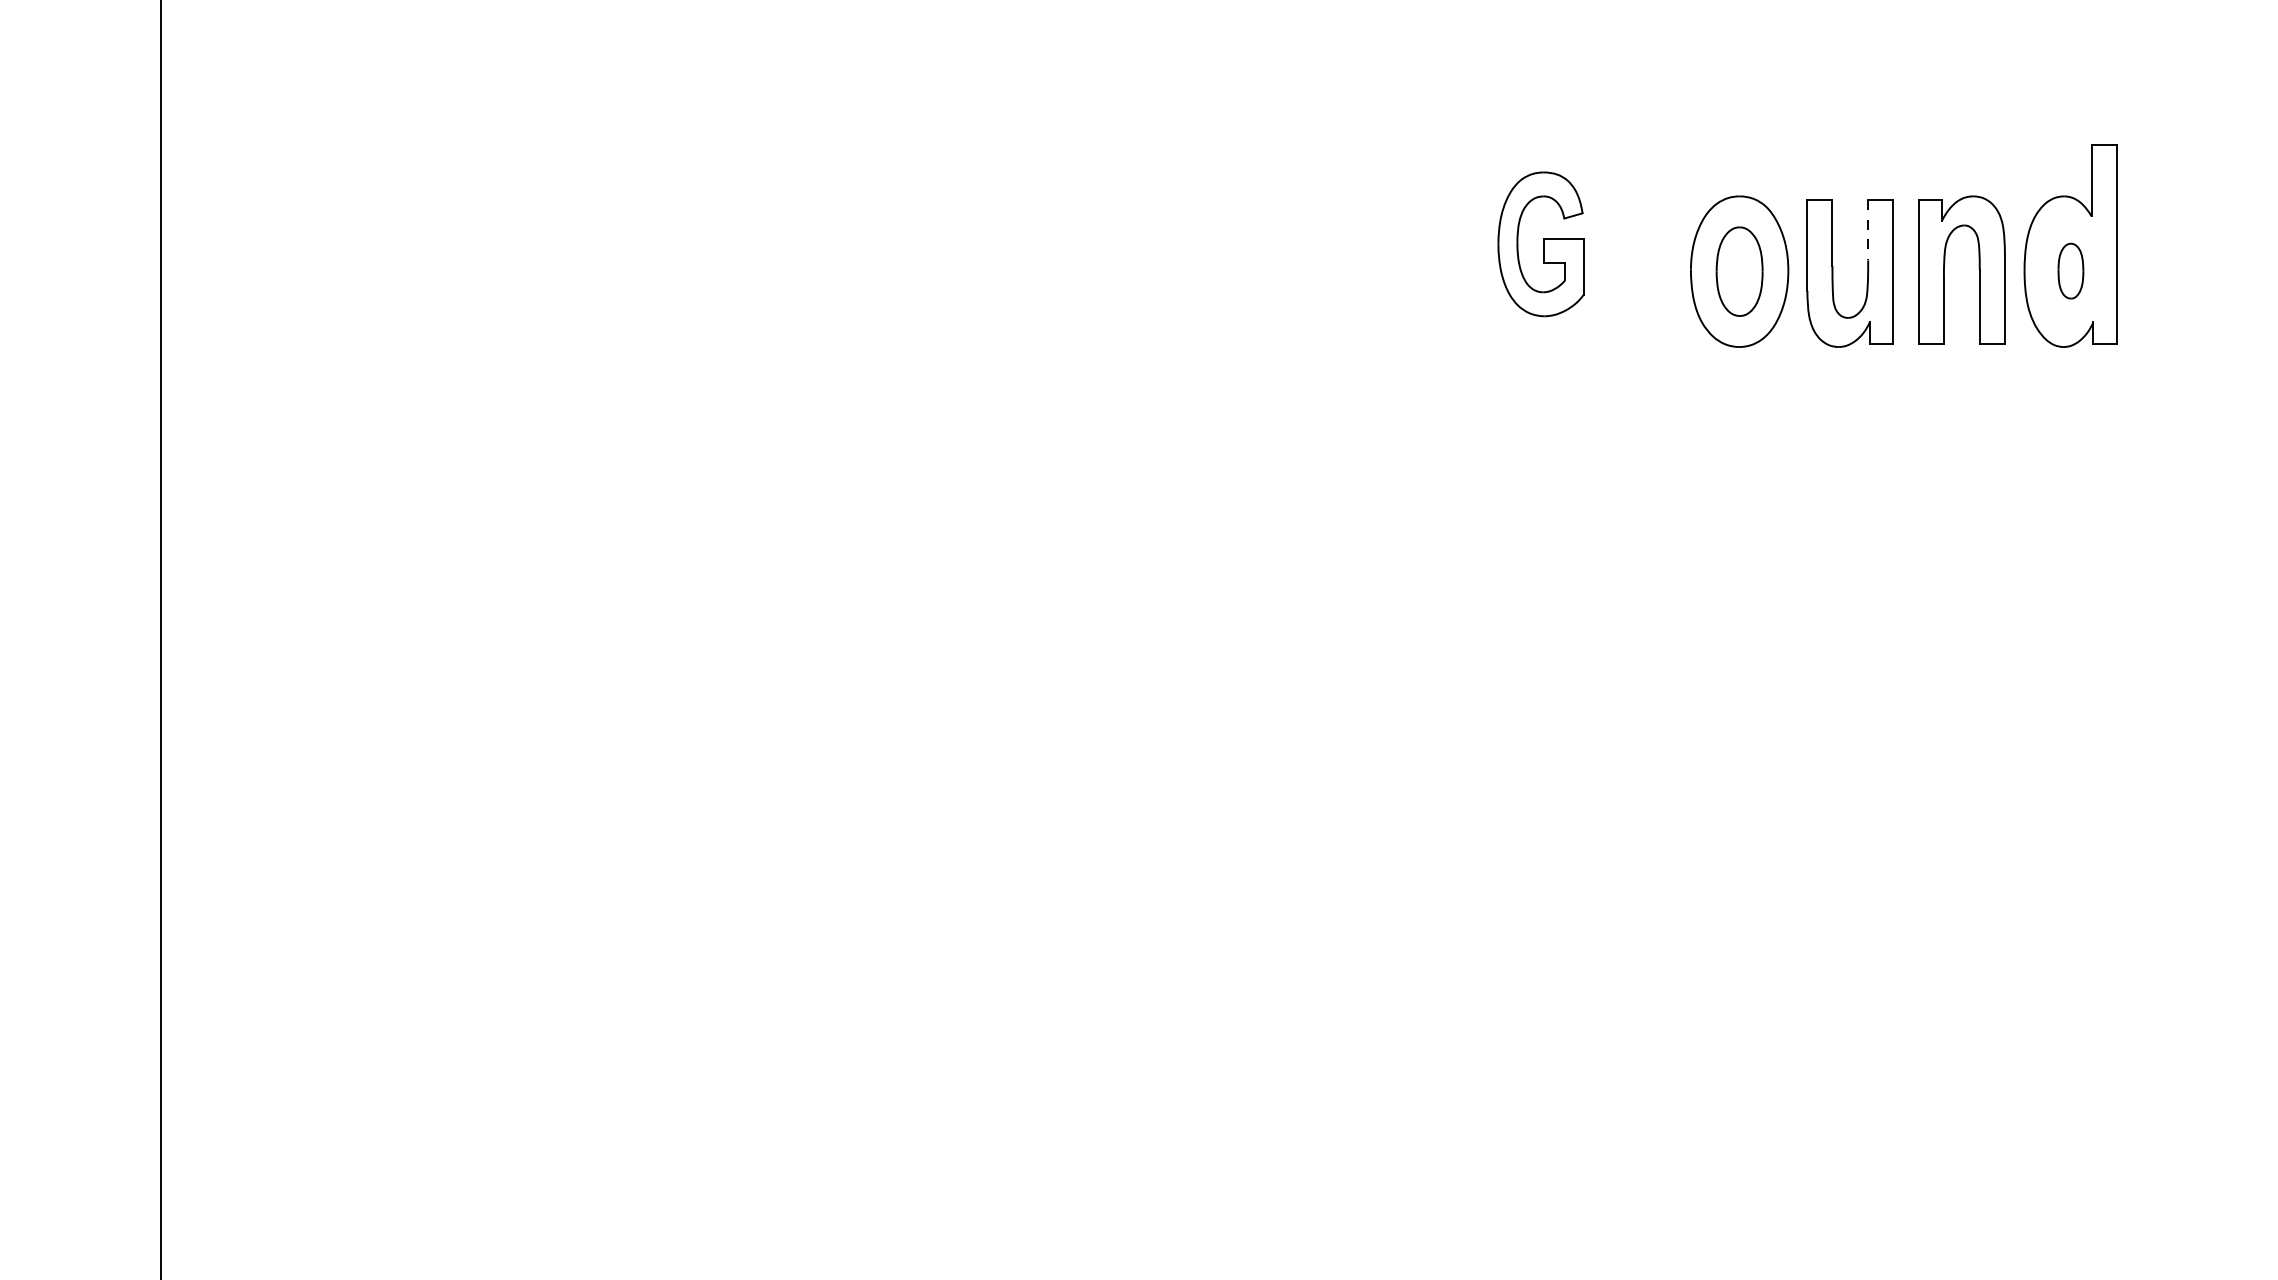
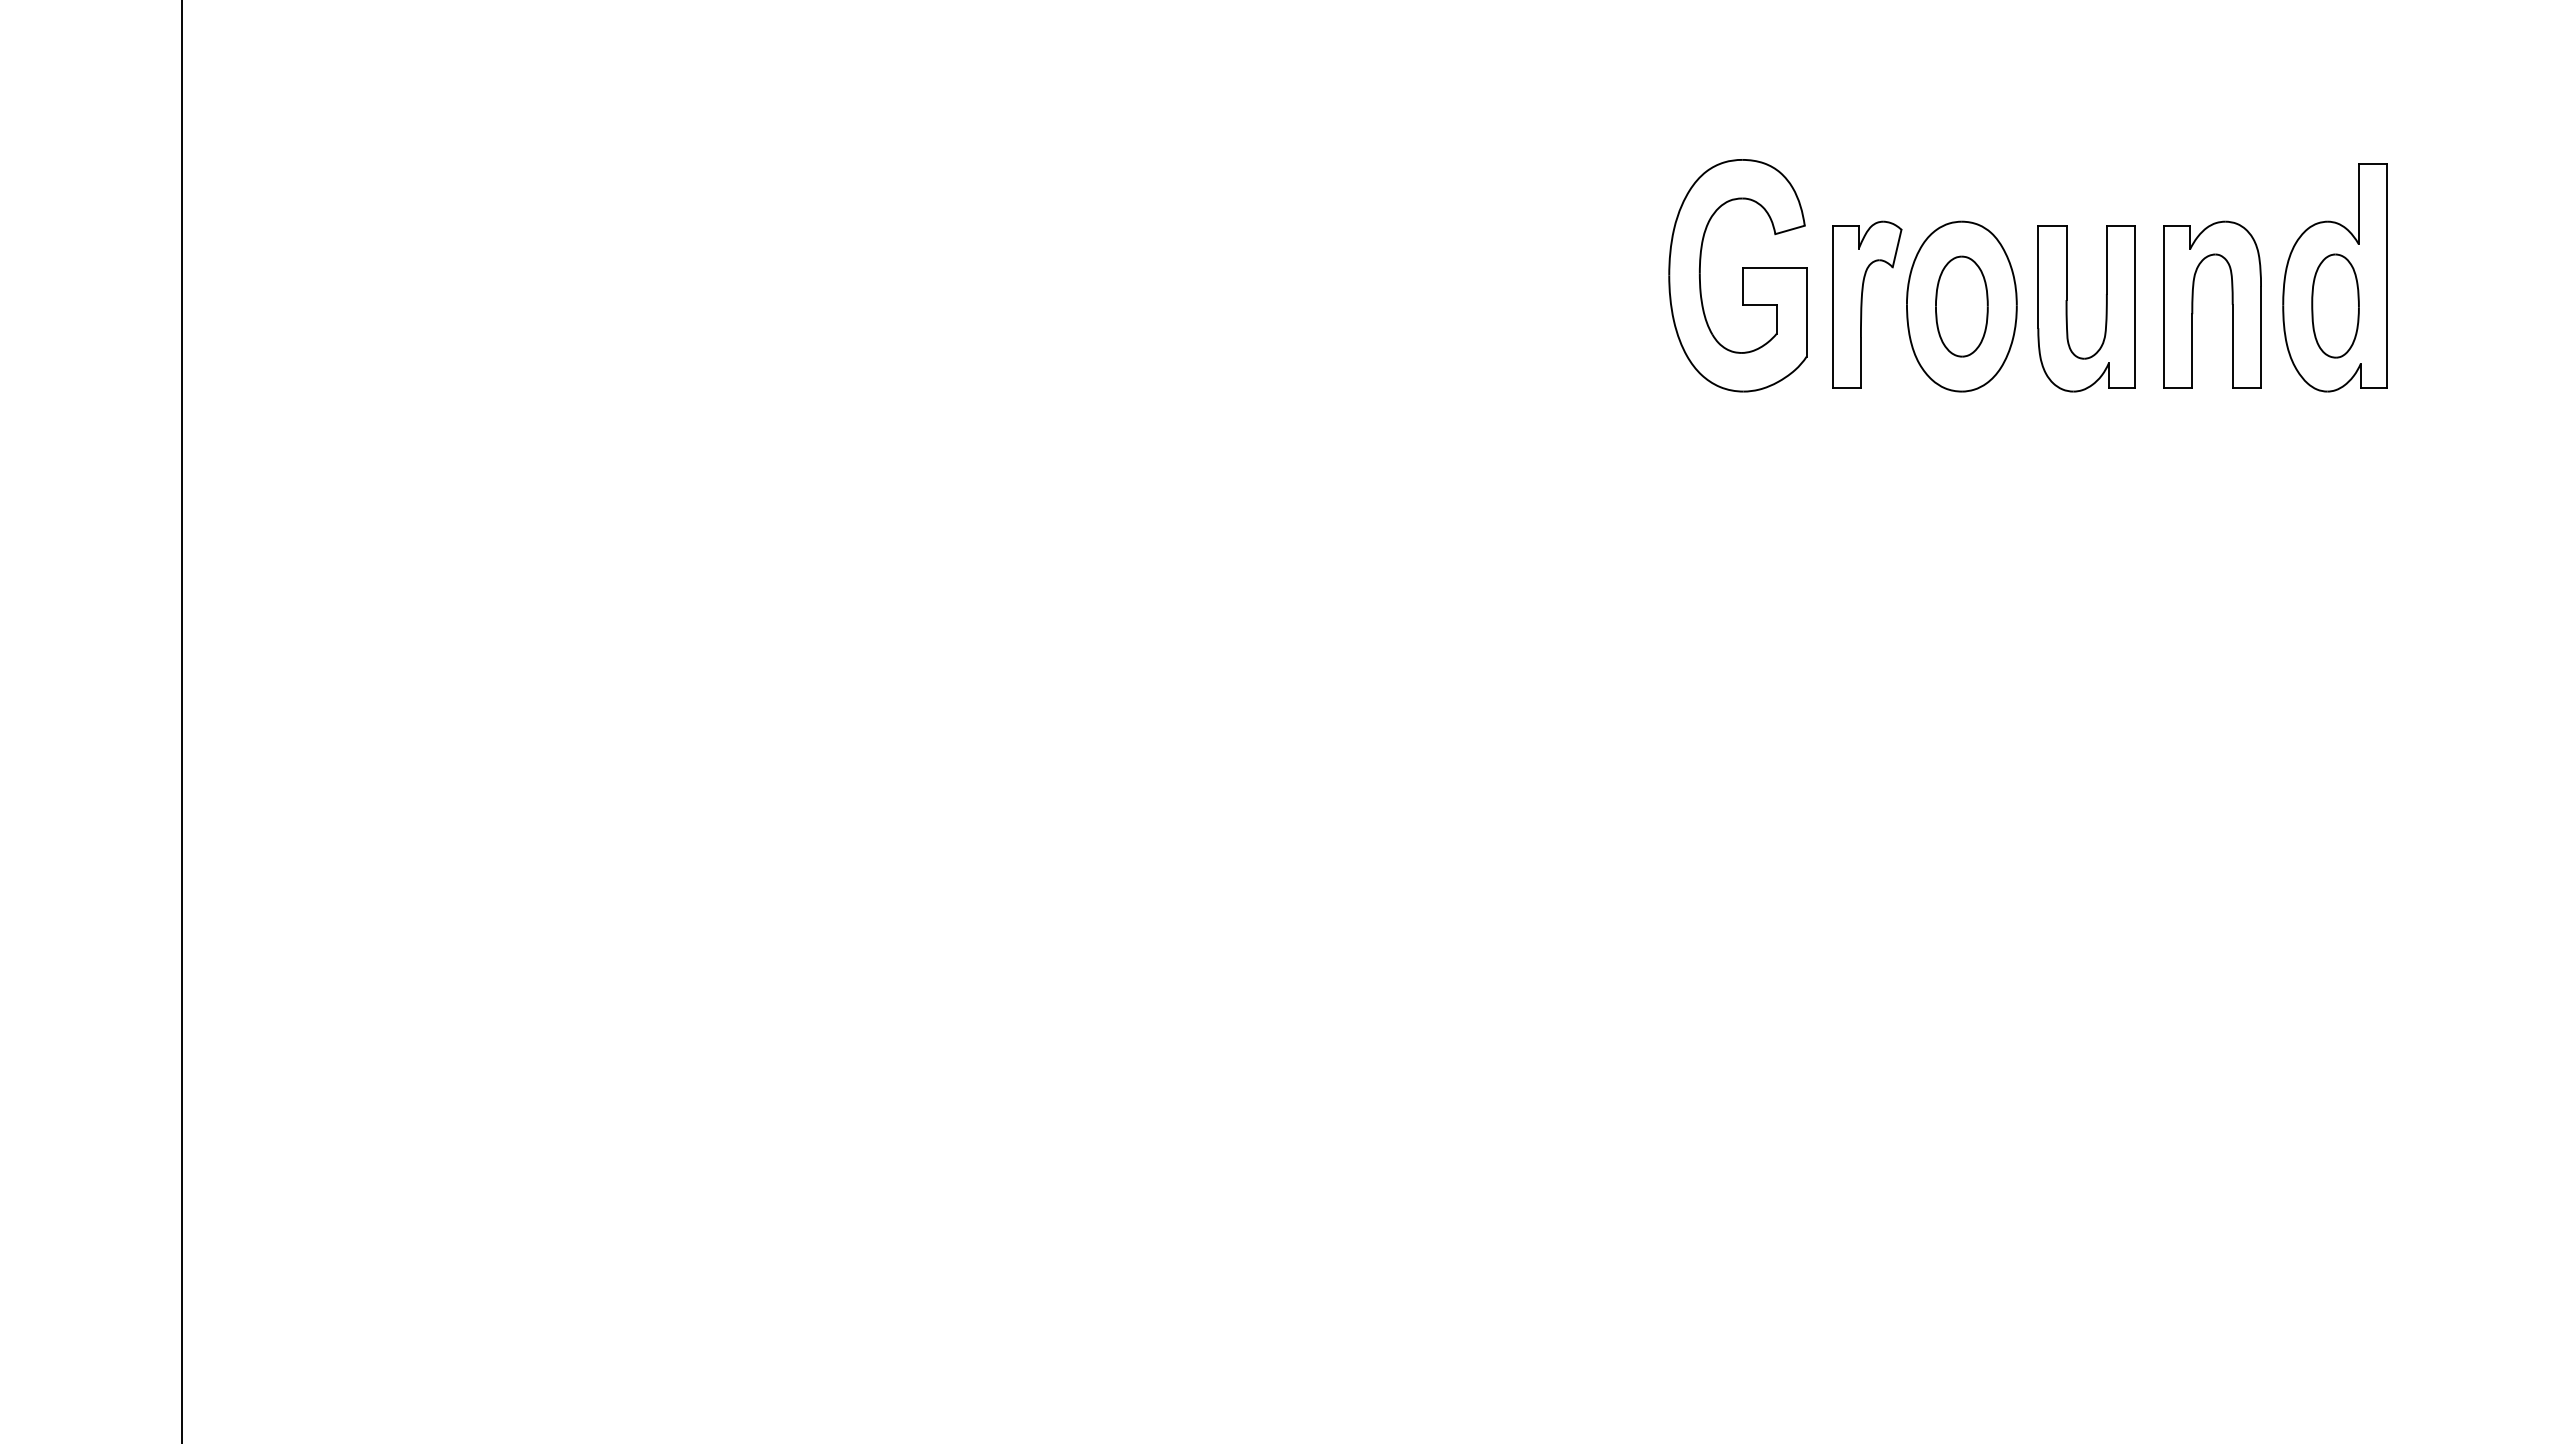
line: (1867, 230) -> (2106, 260), dashed -> solid
part: (1540, 244) -> (1737, 275), size x1.43
part: (1655, 269) -> (1867, 304), added
part: (2070, 270) -> (2335, 305), size x1.67

